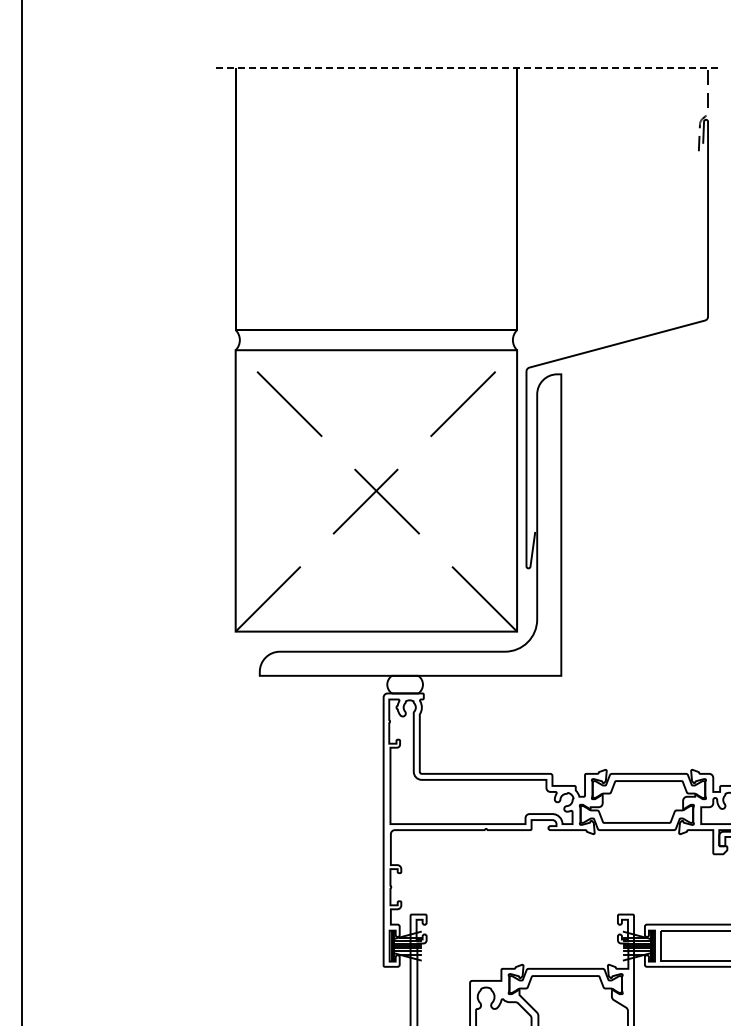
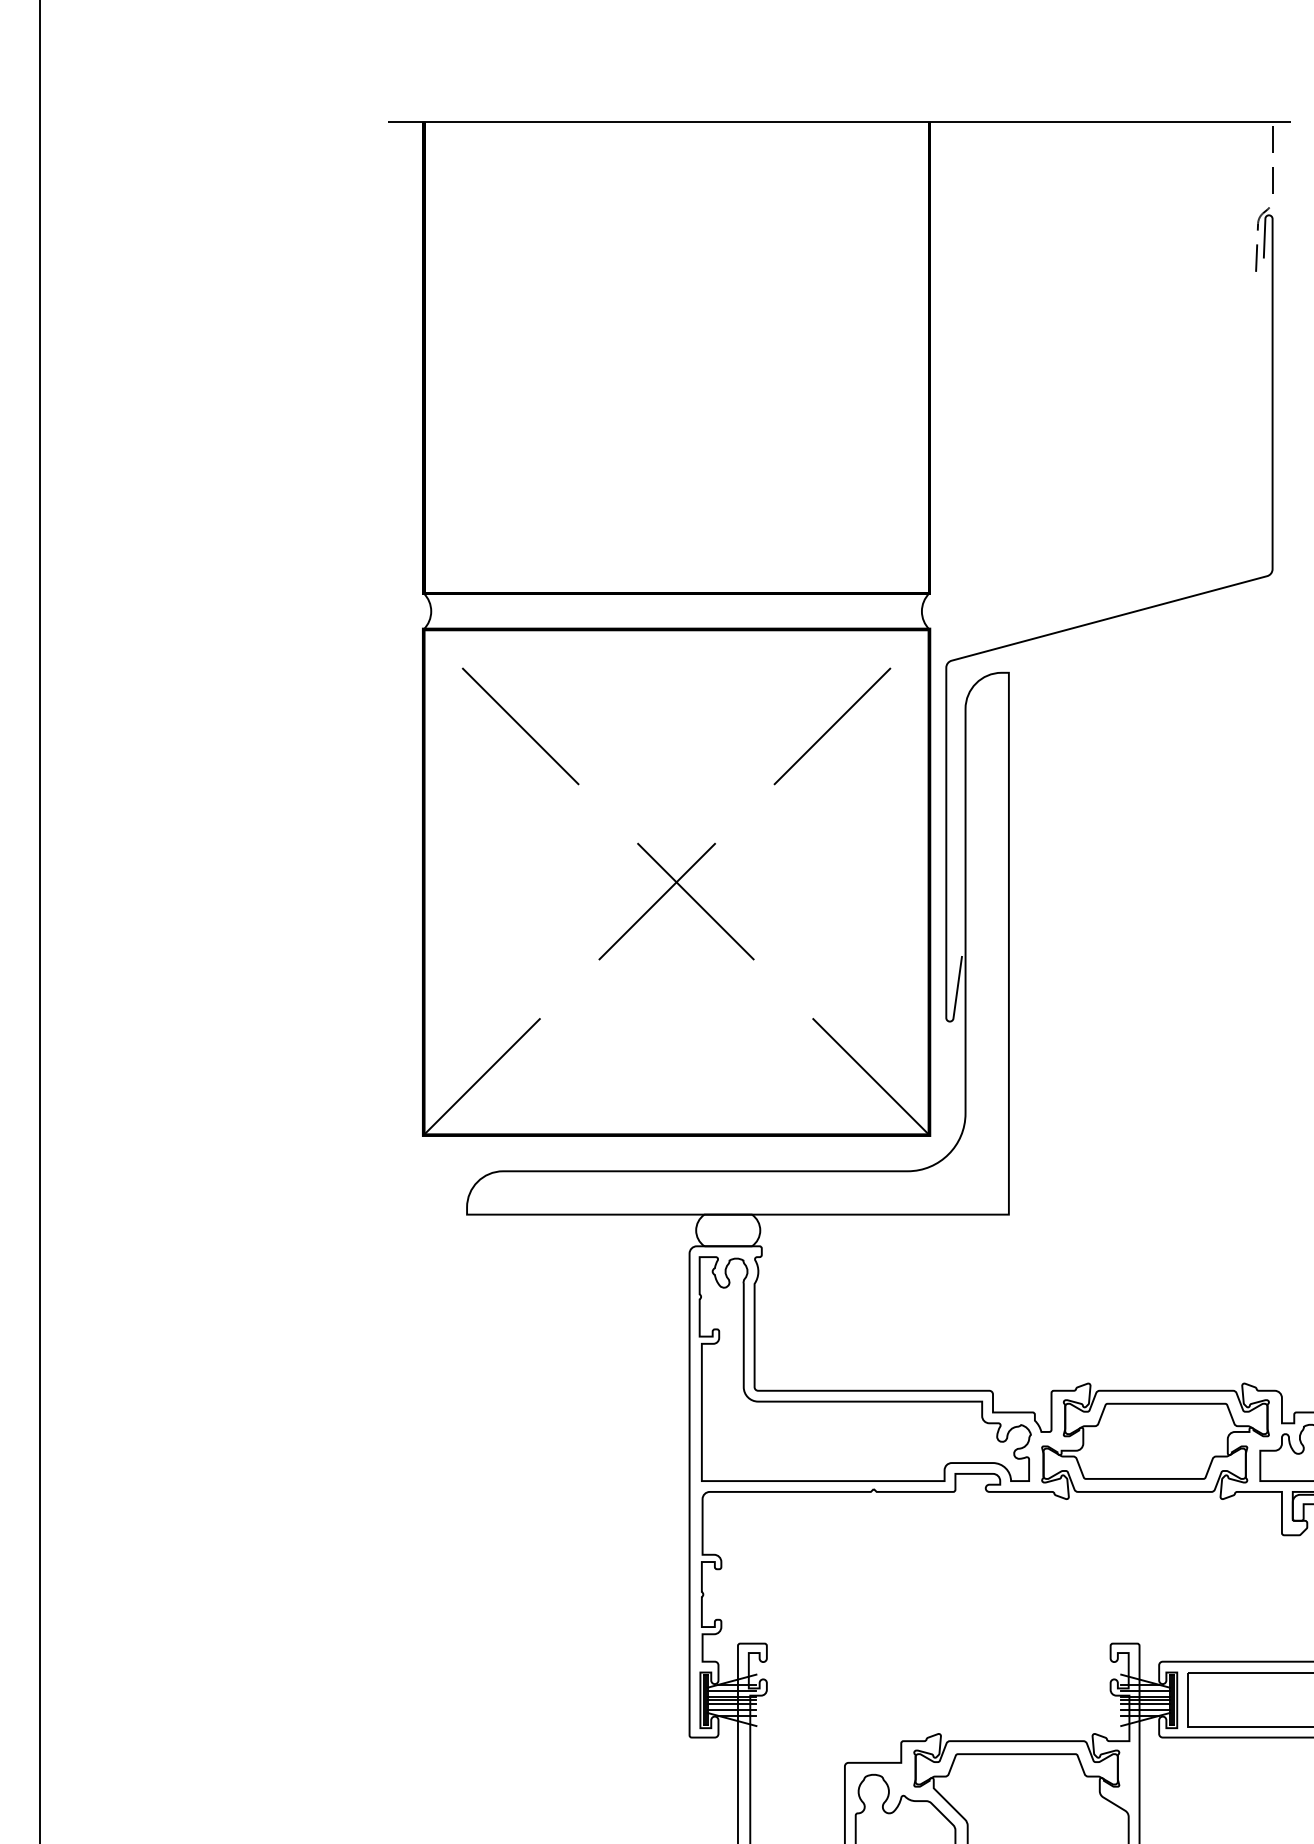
line: (466, 67) -> (838, 121), dashed -> solid

